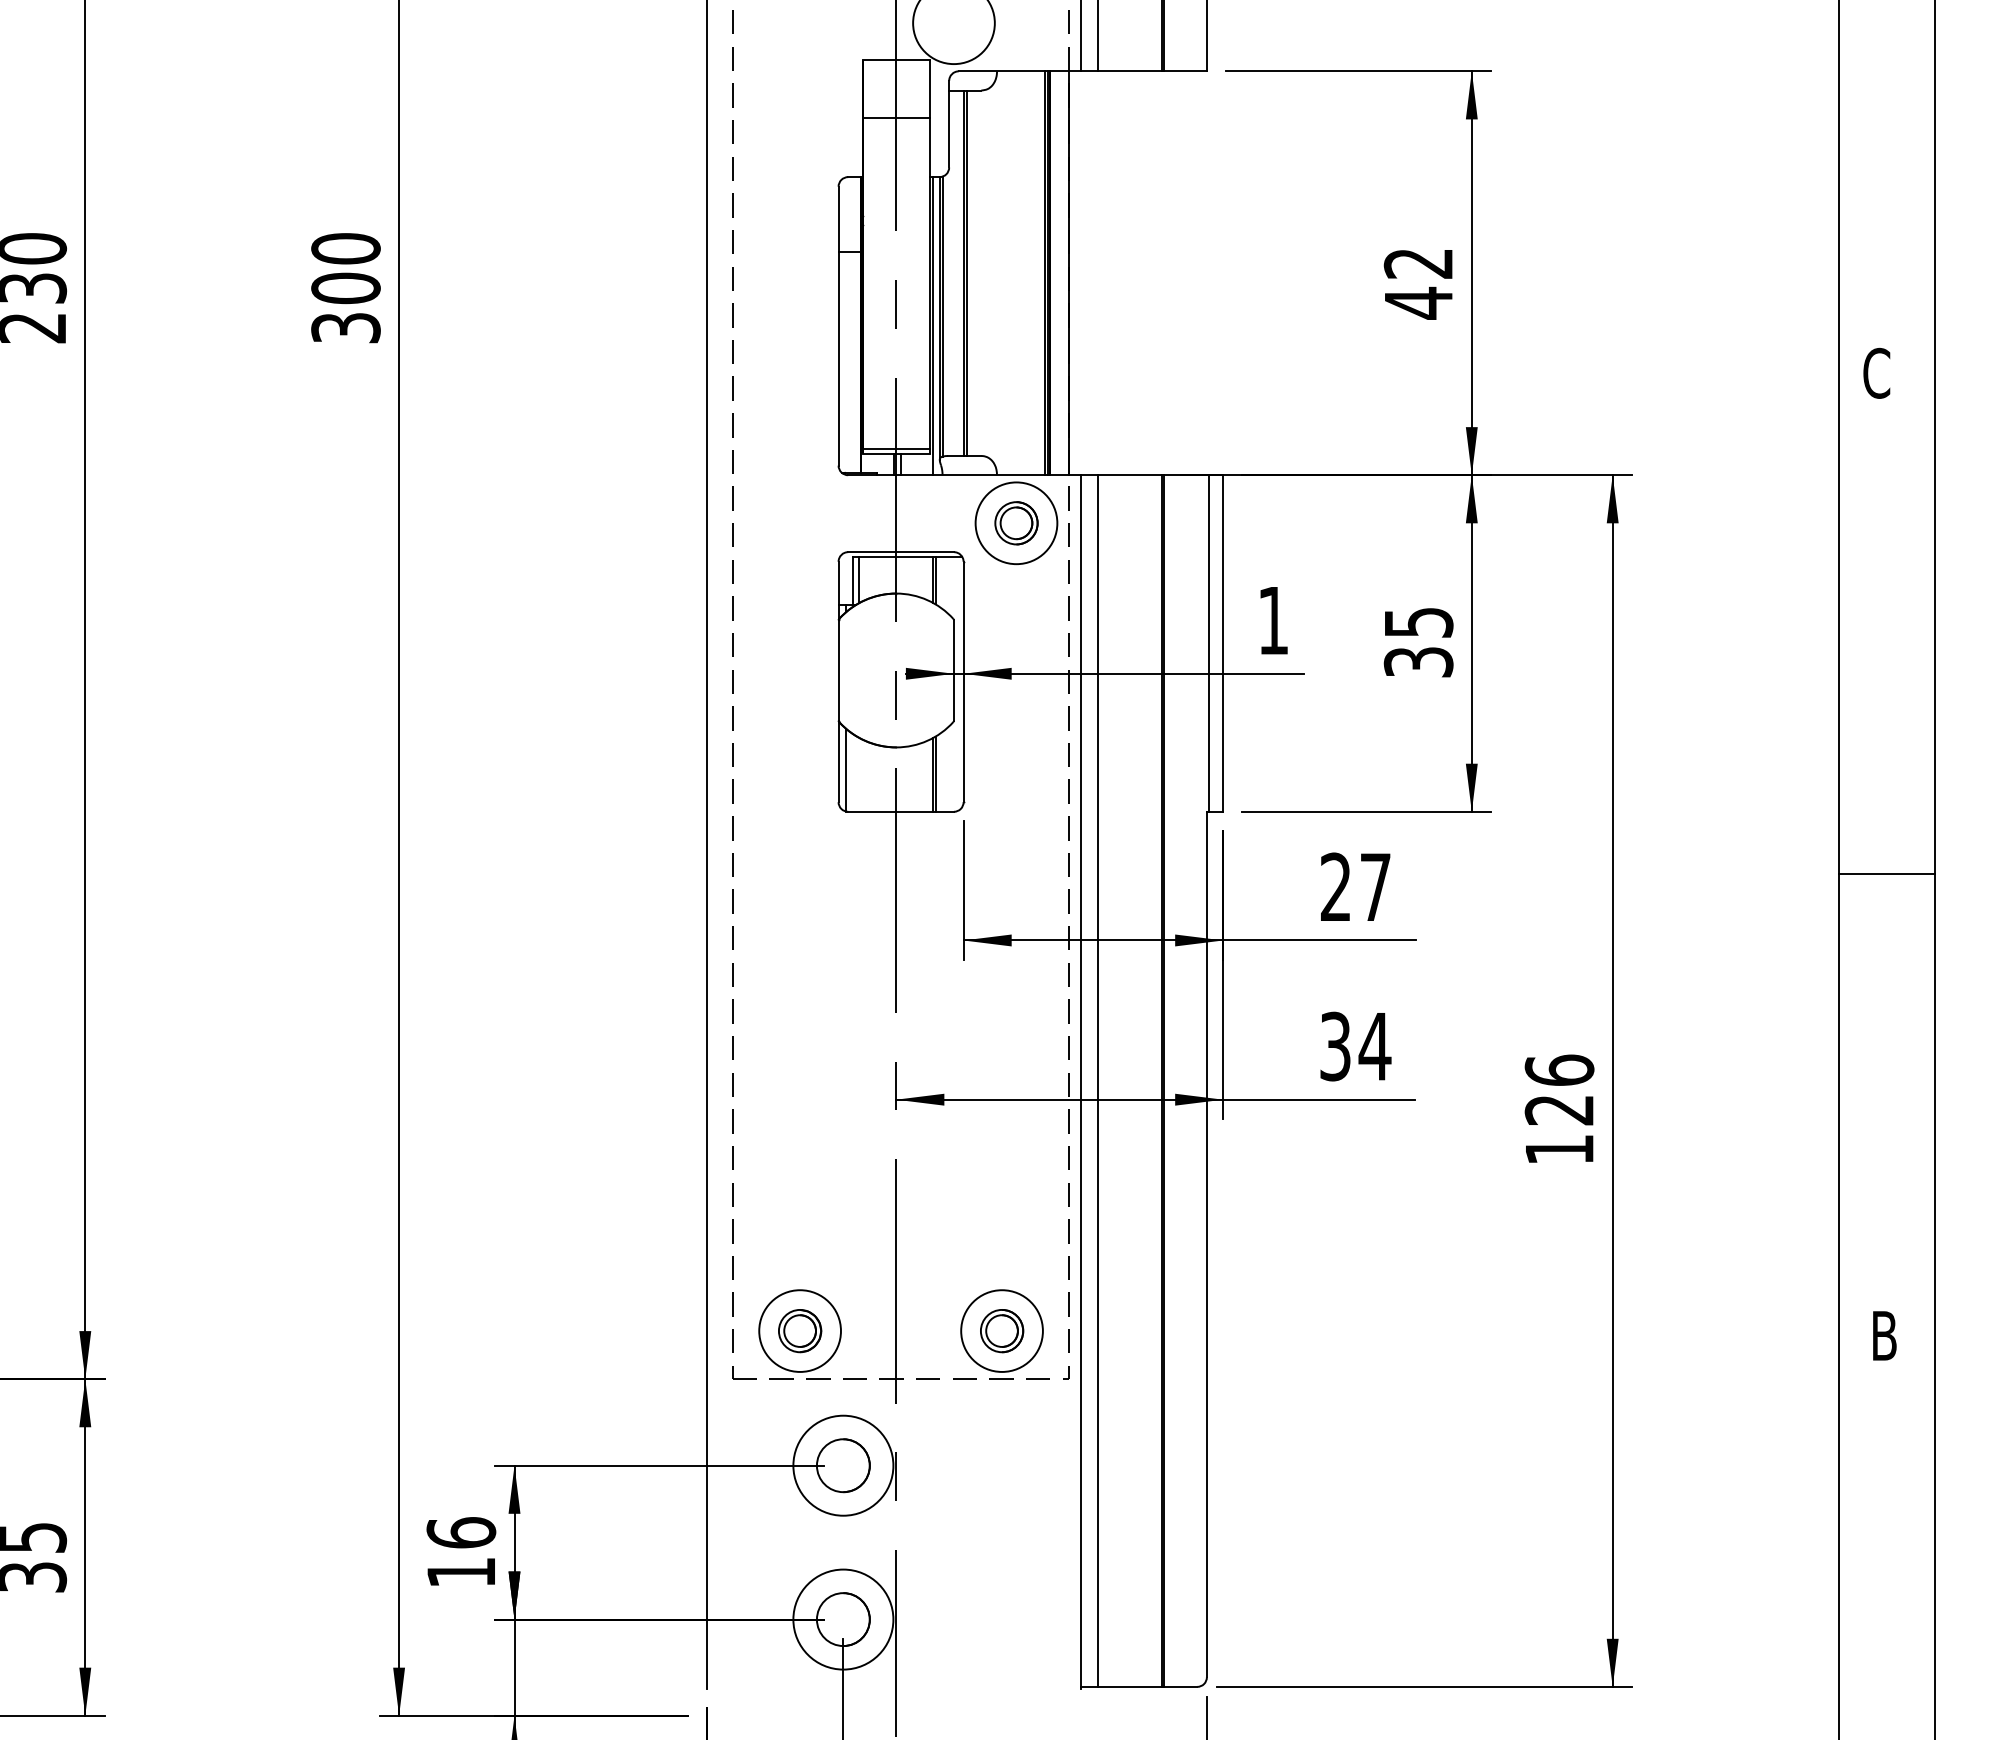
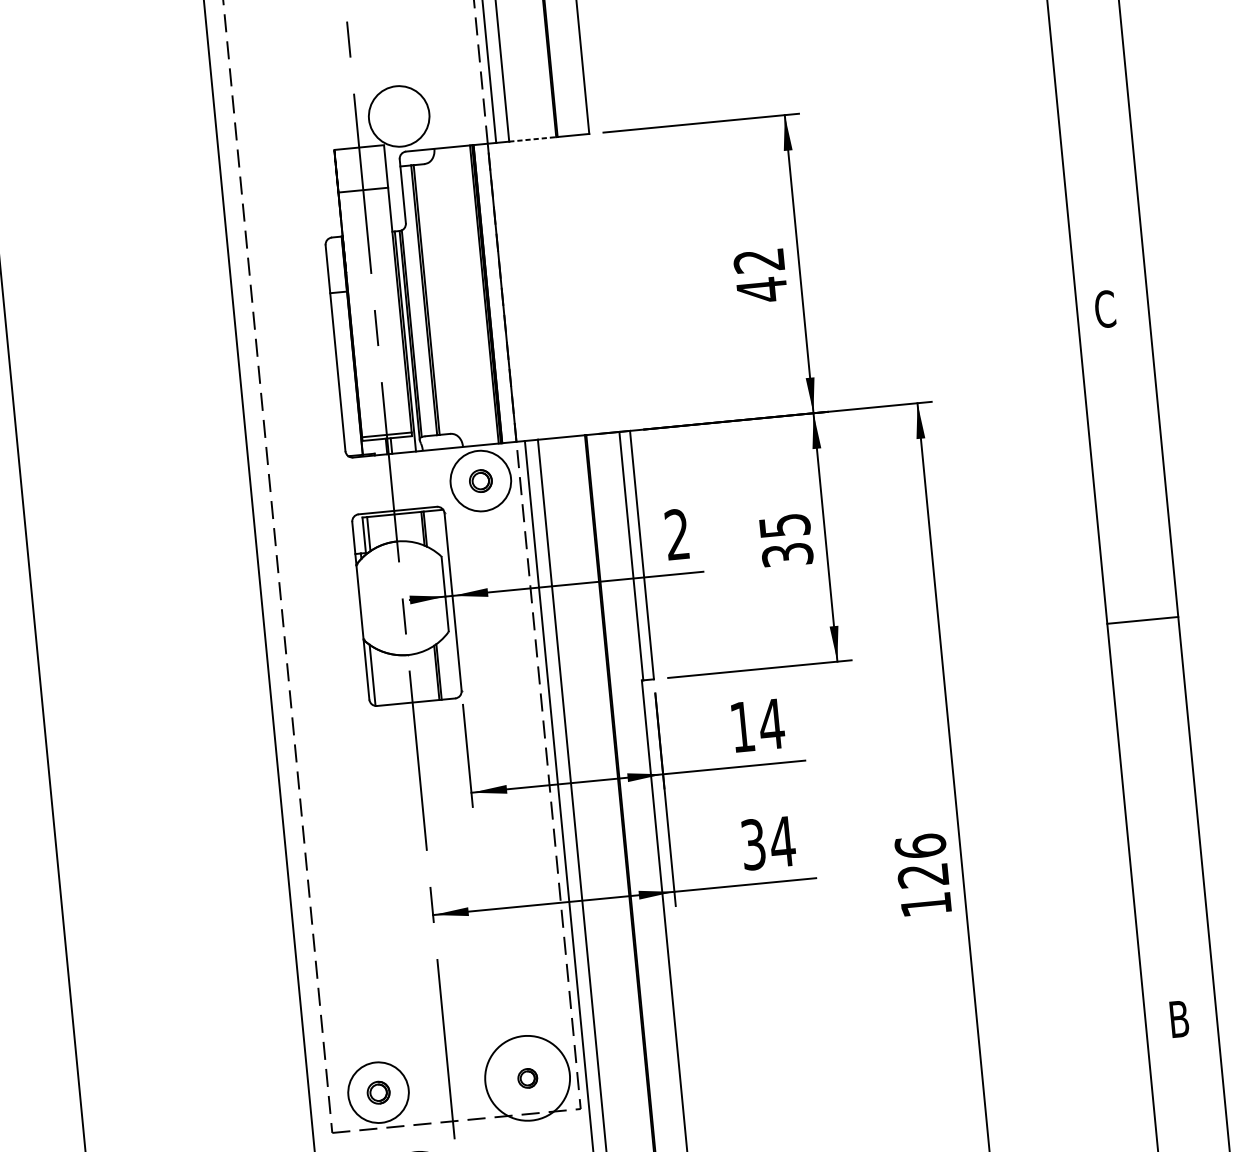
line: (1130, 71) -> (532, 139), solid -> dashed
part: (1016, 523) -> (480, 481), size x0.7
text: (1272, 619) -> (676, 533), 1 -> 2
line: (1886, 873) -> (1142, 620), moved
text: (1356, 886) -> (757, 724), 27 -> 14
circle: (1001, 1330) -> (527, 1077), size x1.4
part: (800, 1331) -> (378, 1092), size x0.7
part: (1002, 1331) -> (527, 1078), size x0.6

